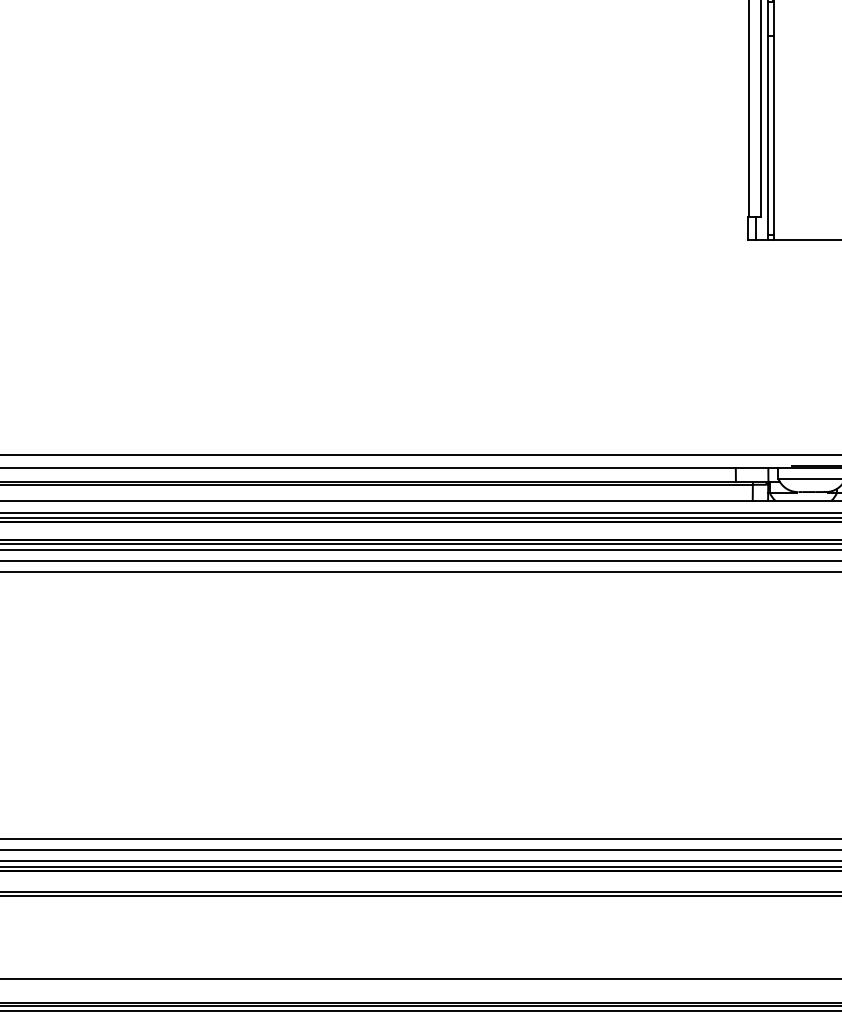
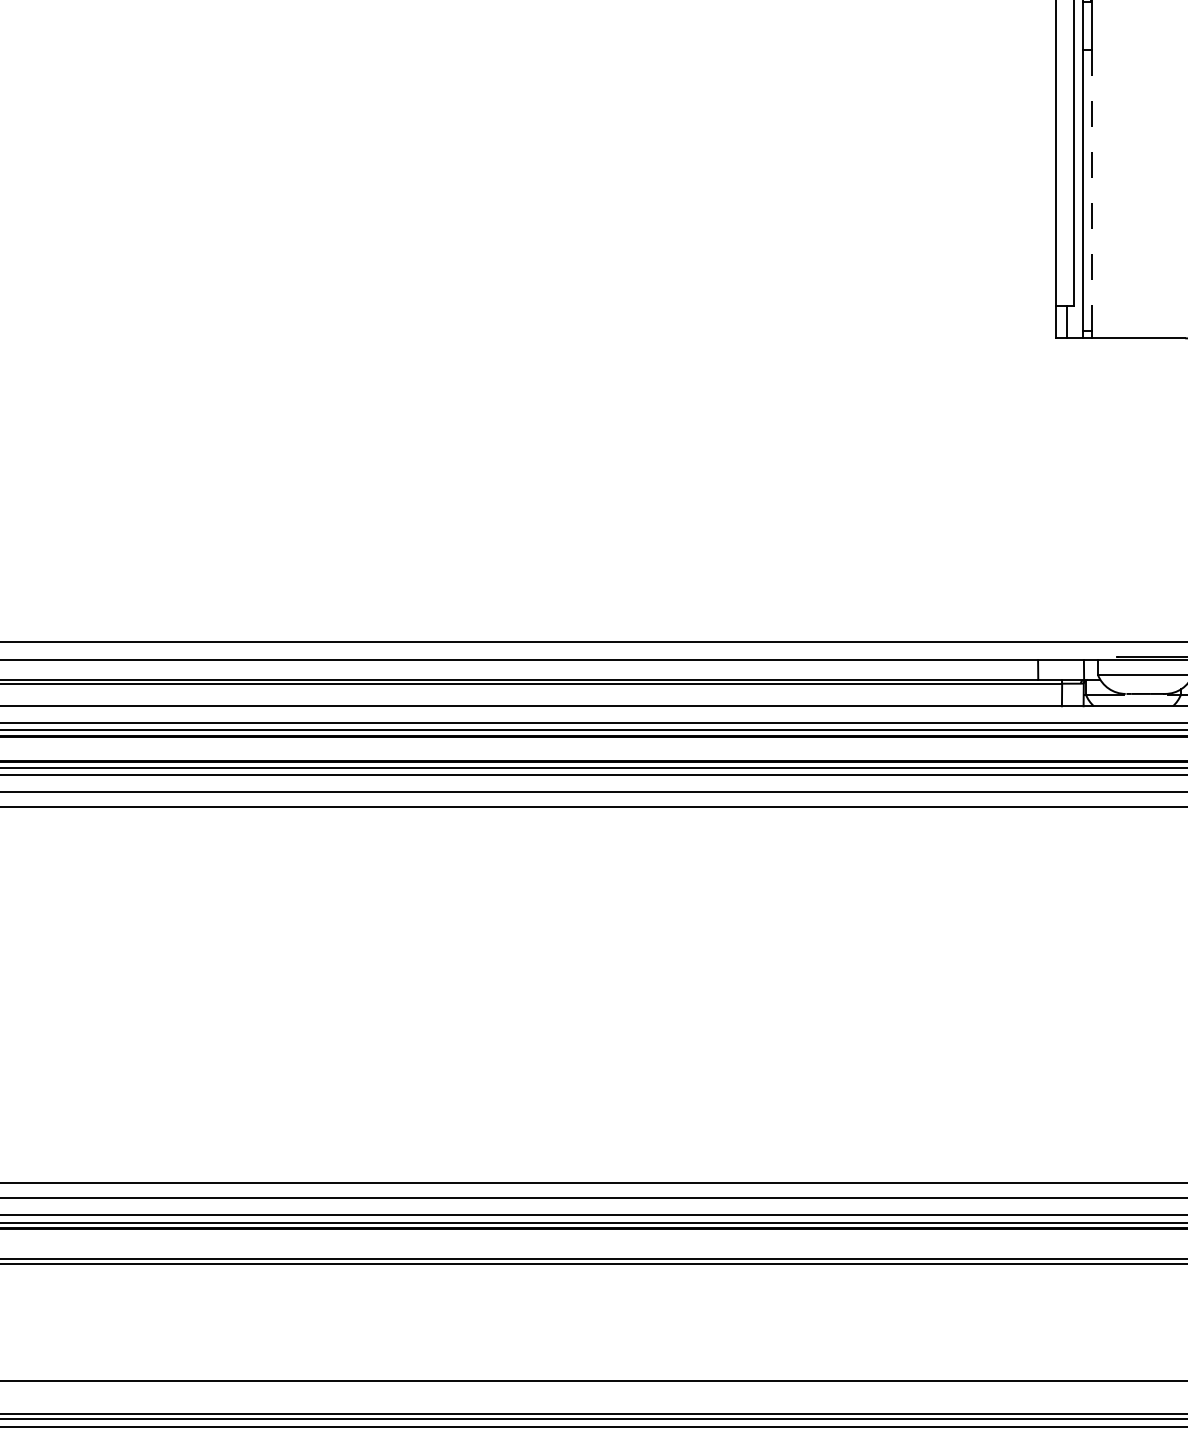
line: (774, 134) -> (1092, 189), solid -> dashed

